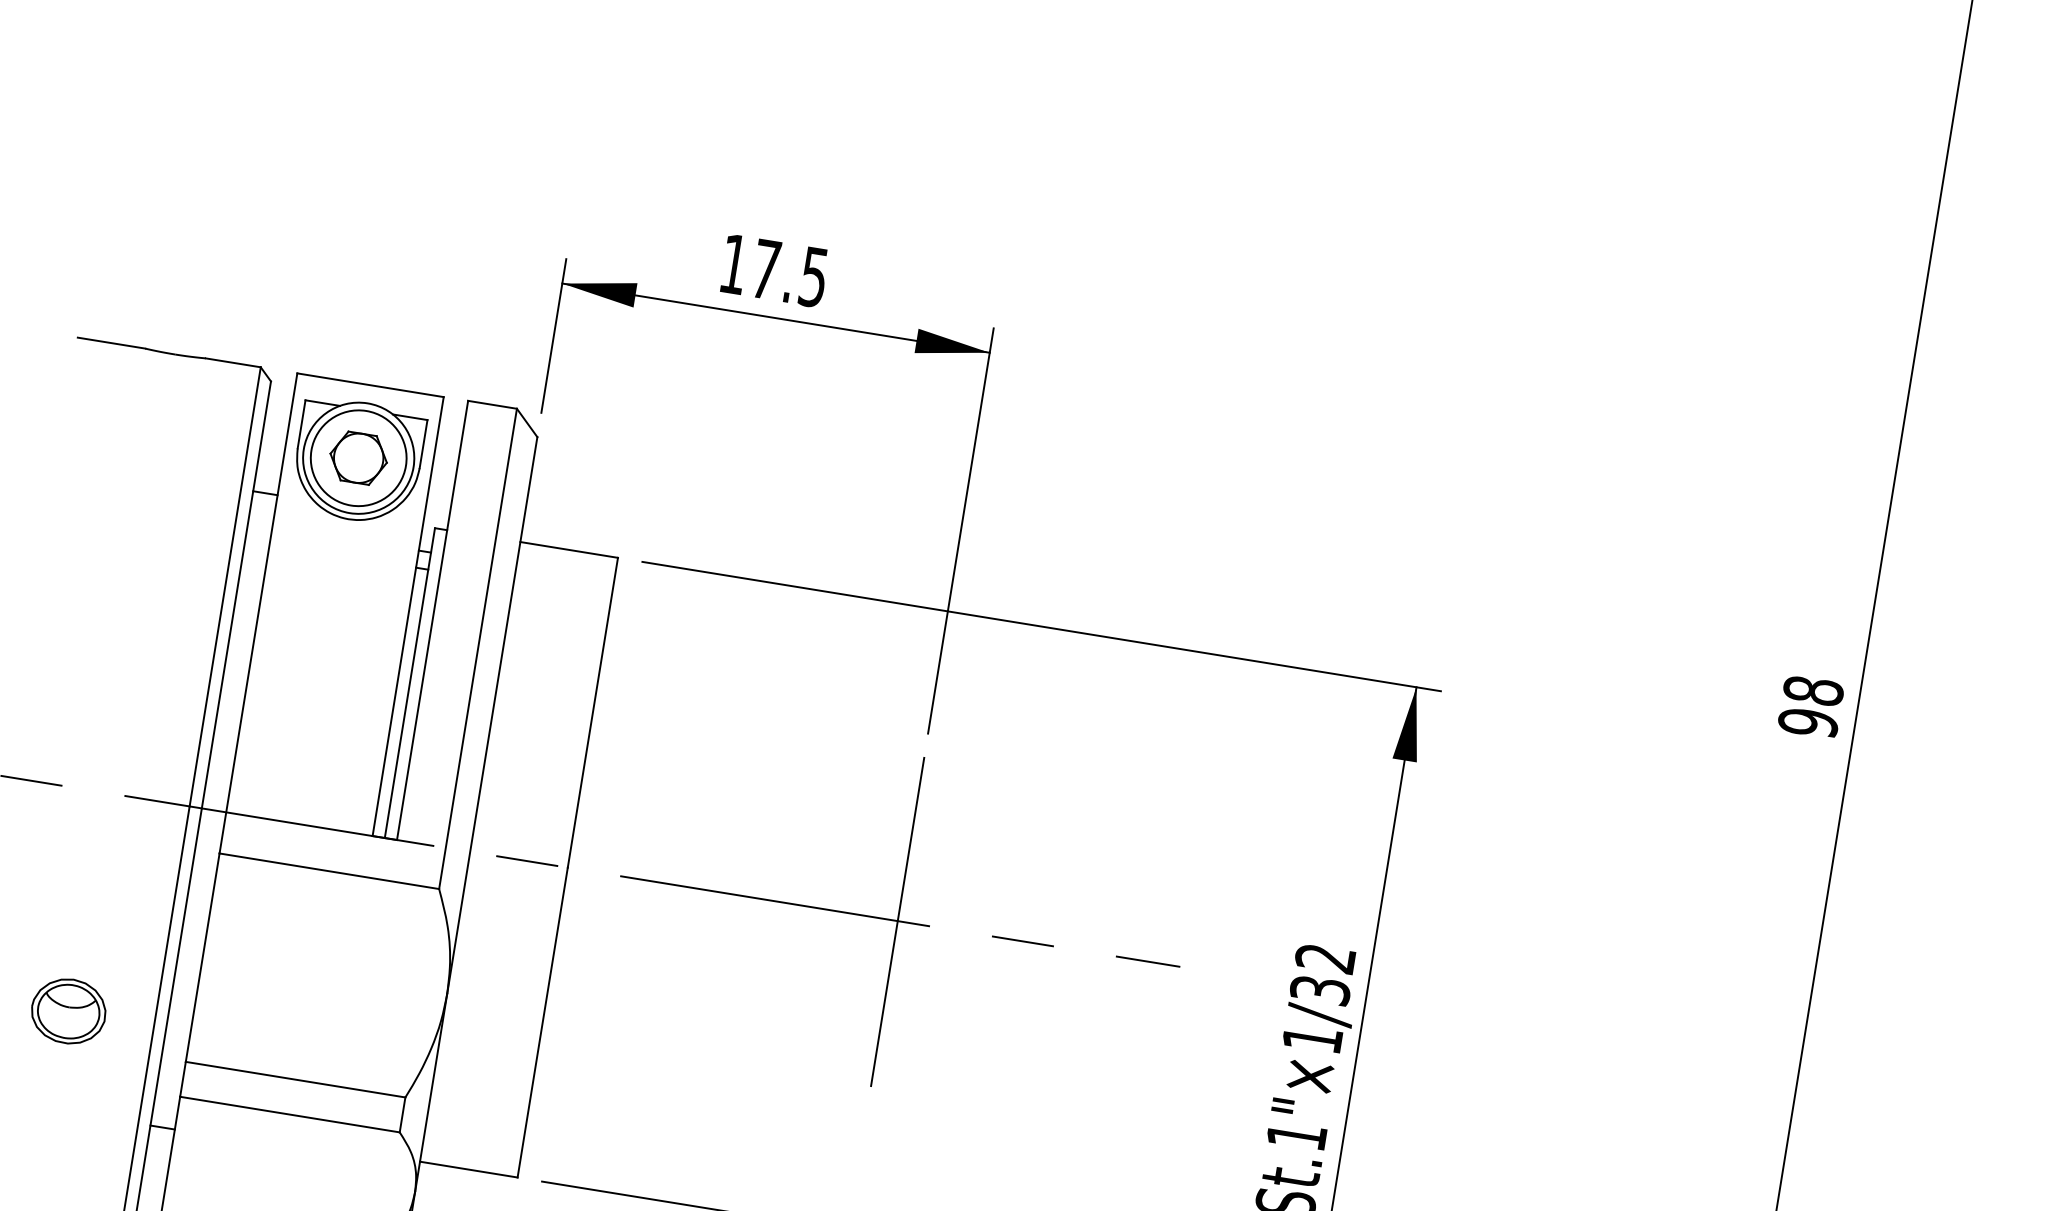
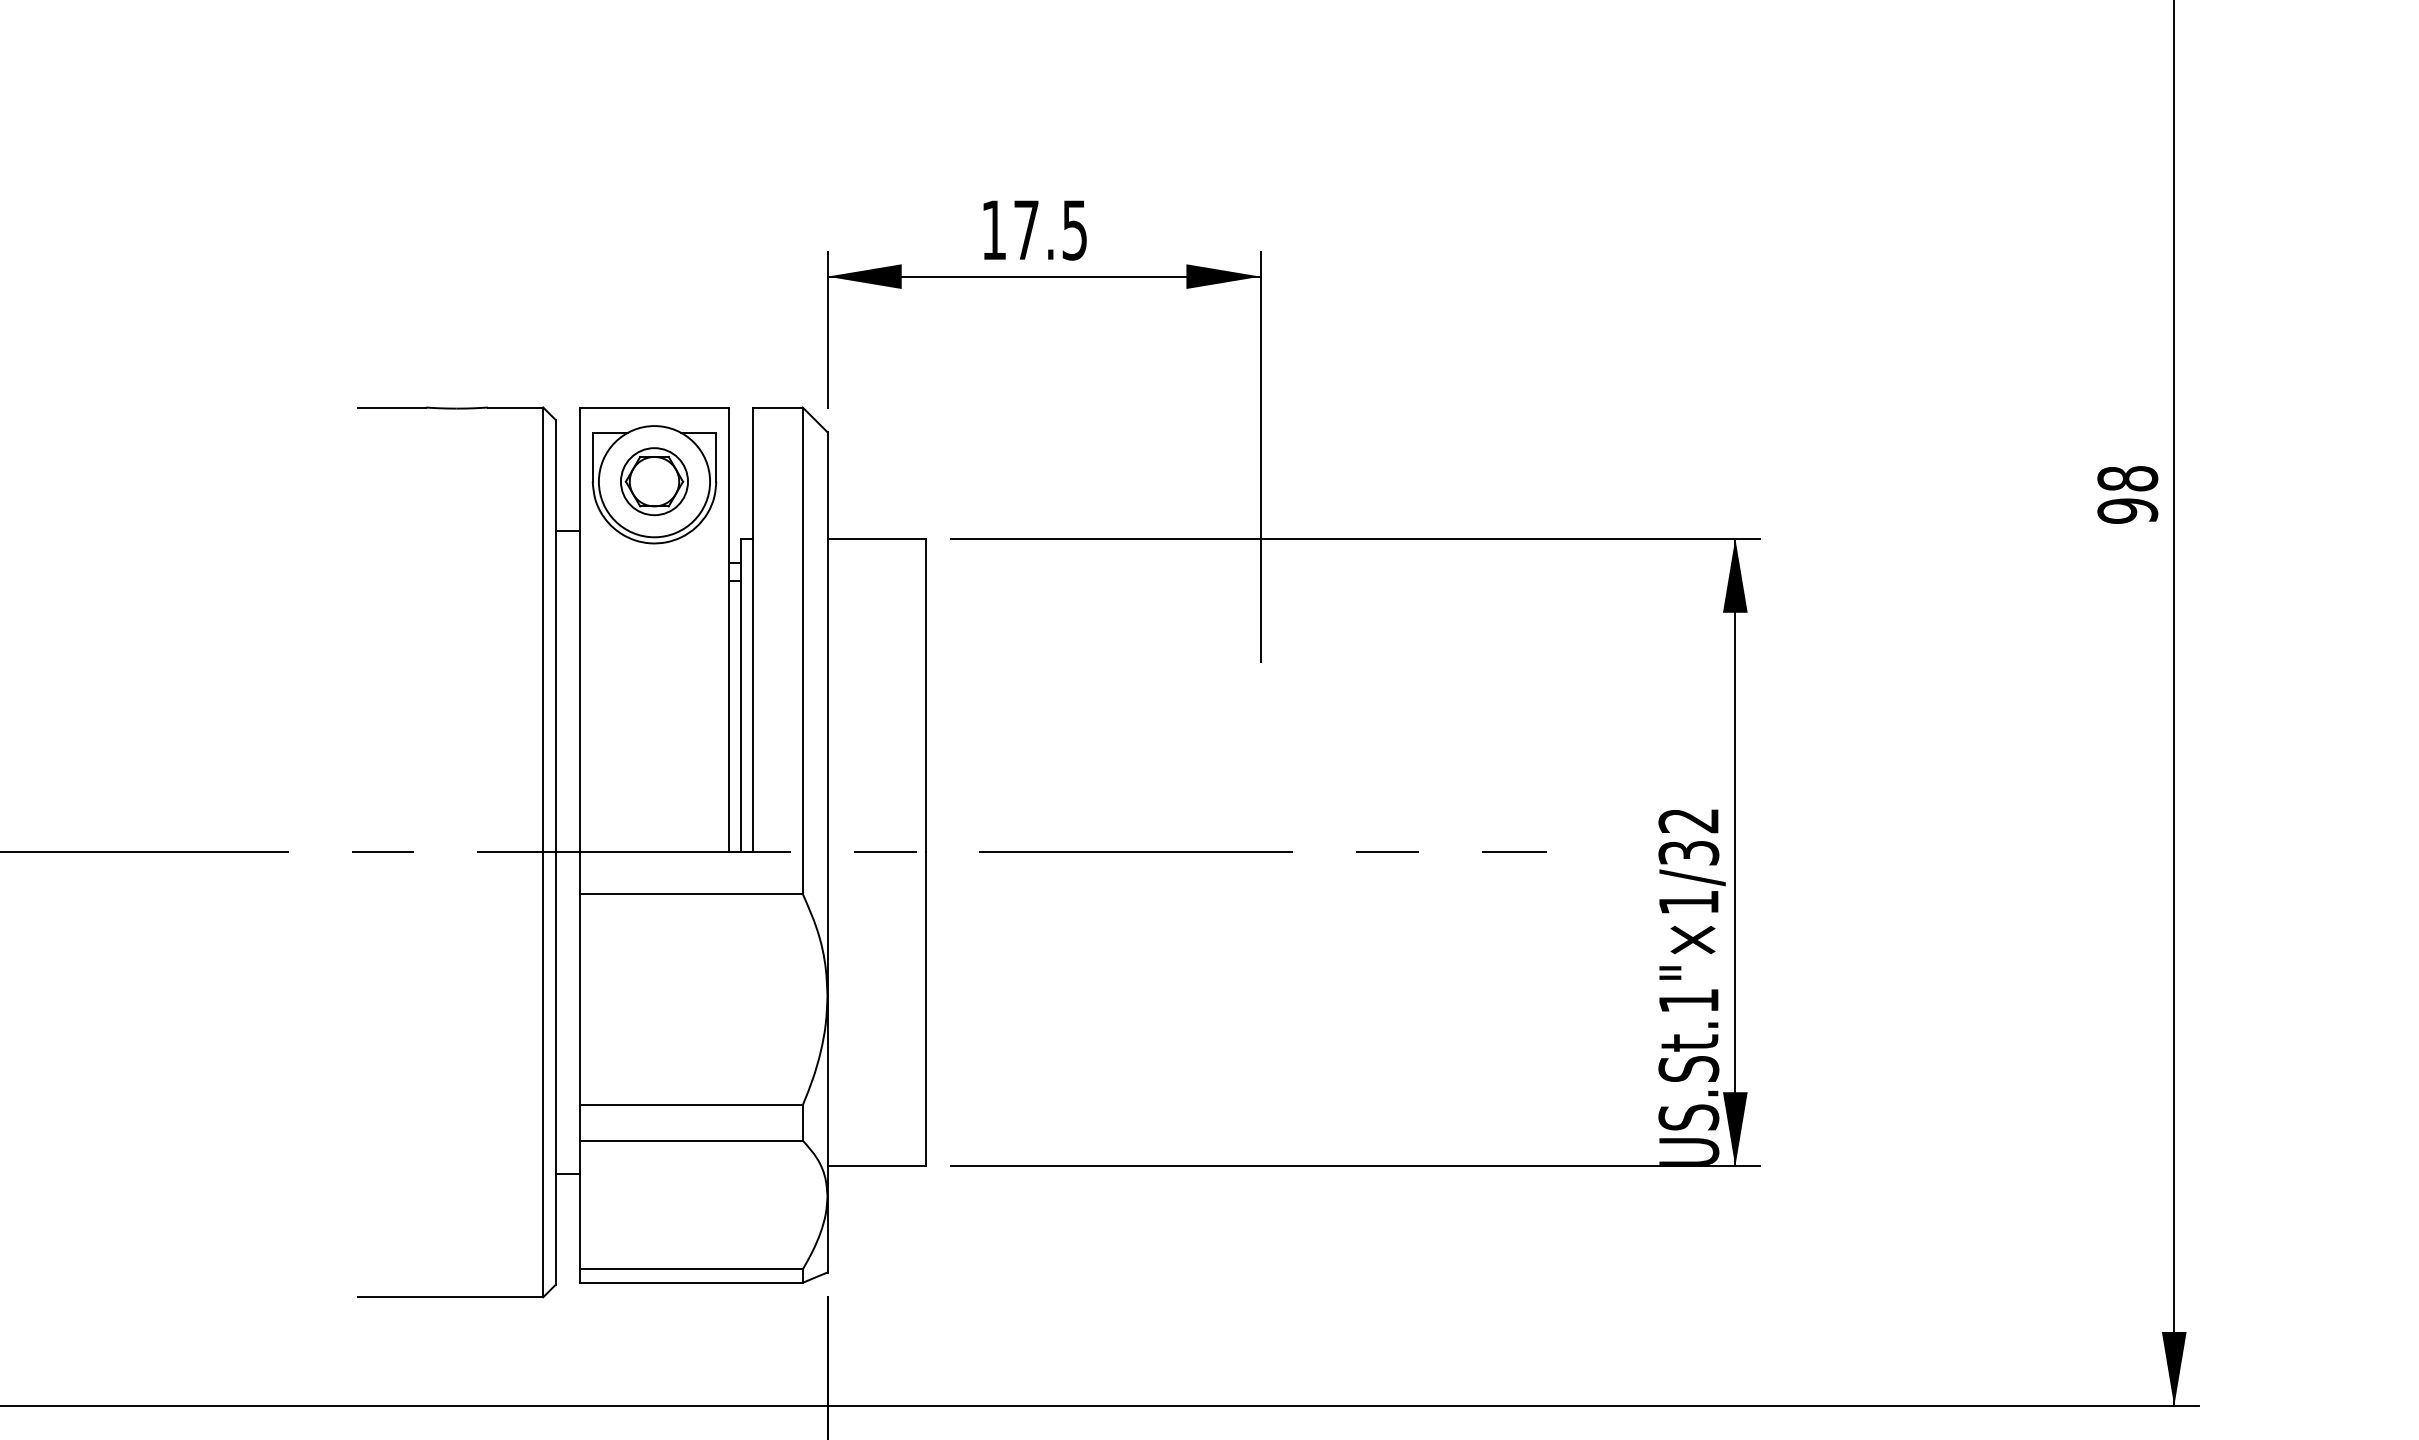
circle: (358, 458) -> (654, 481), size x0.7
line: (897, 922) -> (1260, 853), removed
part: (68, 1010) -> (456, 1073), removed

